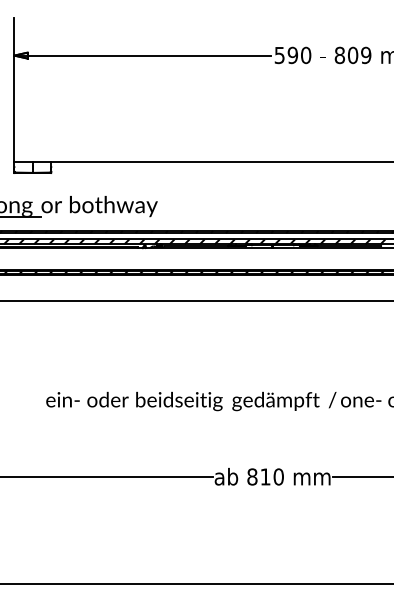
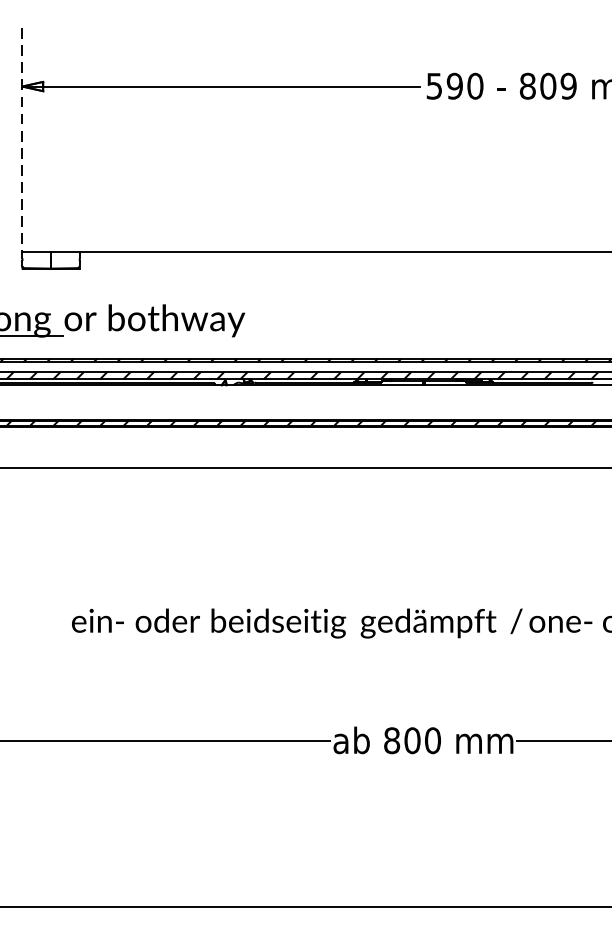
line: (14, 89) -> (22, 139), solid -> dashed
text: (265, 476) -> (412, 739), 810 -> 800

